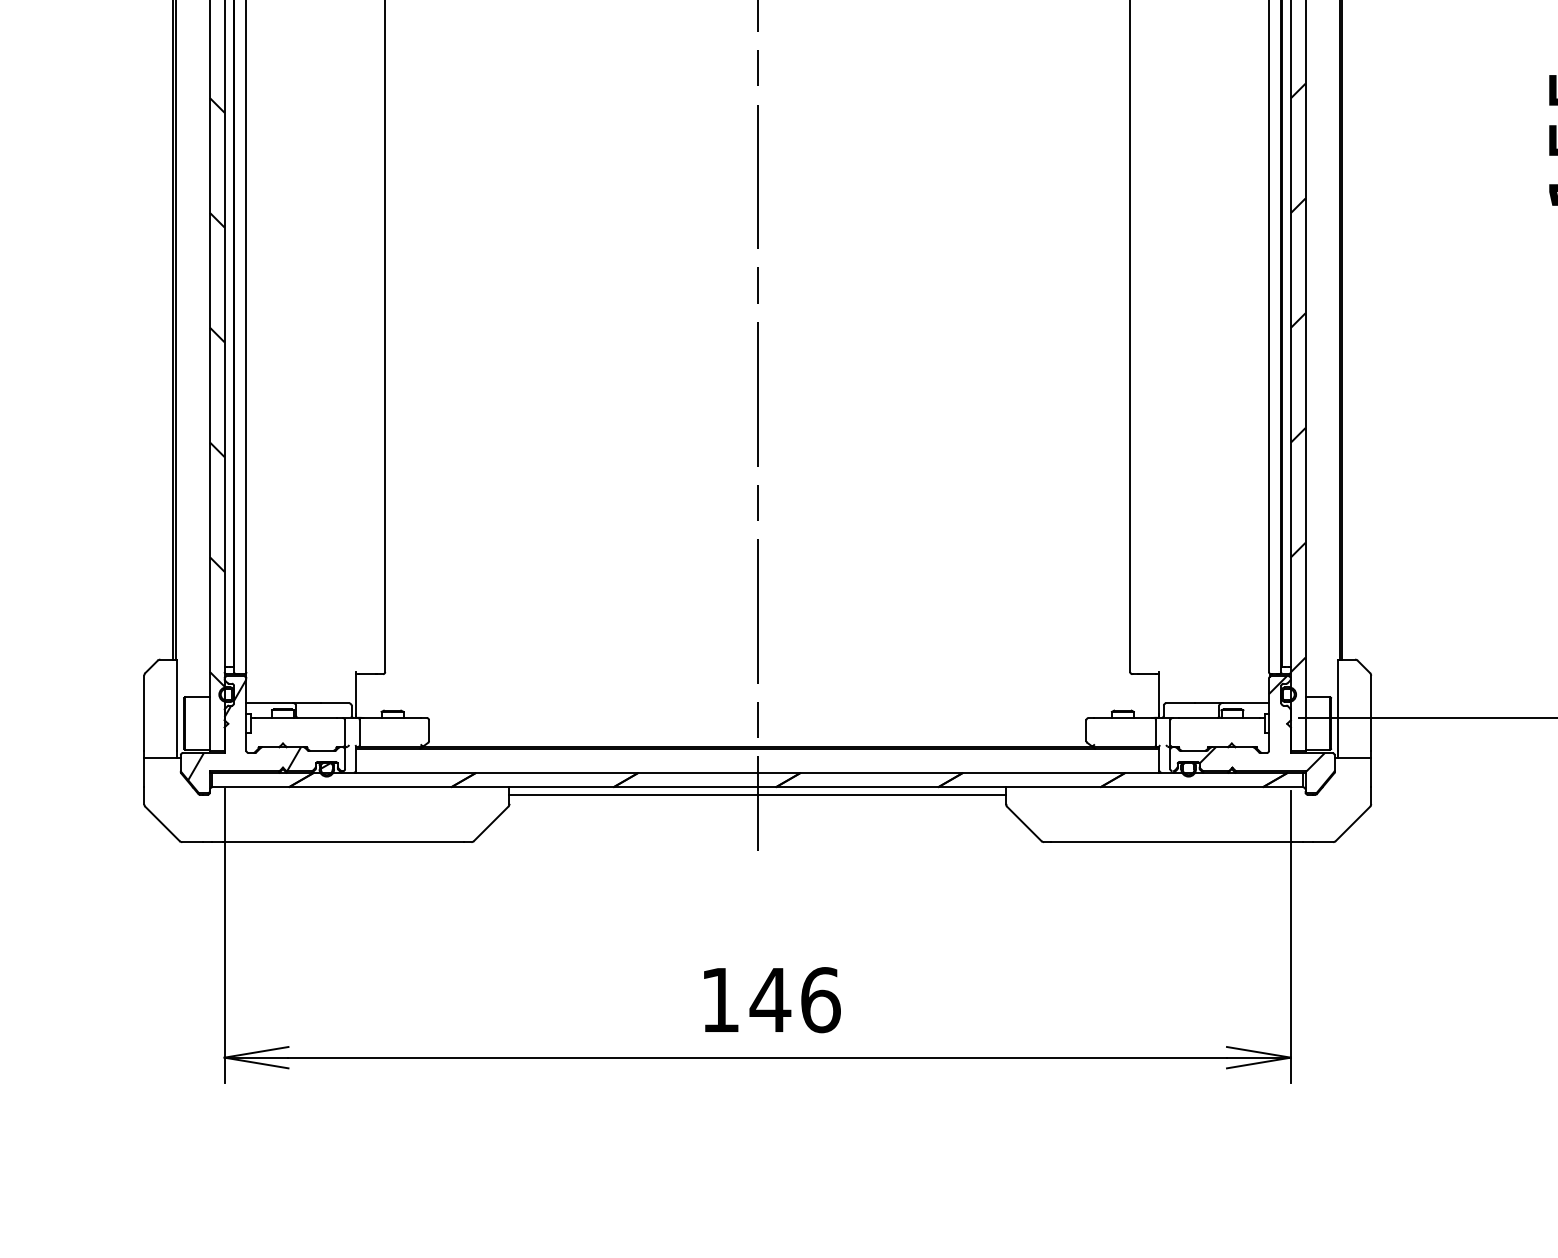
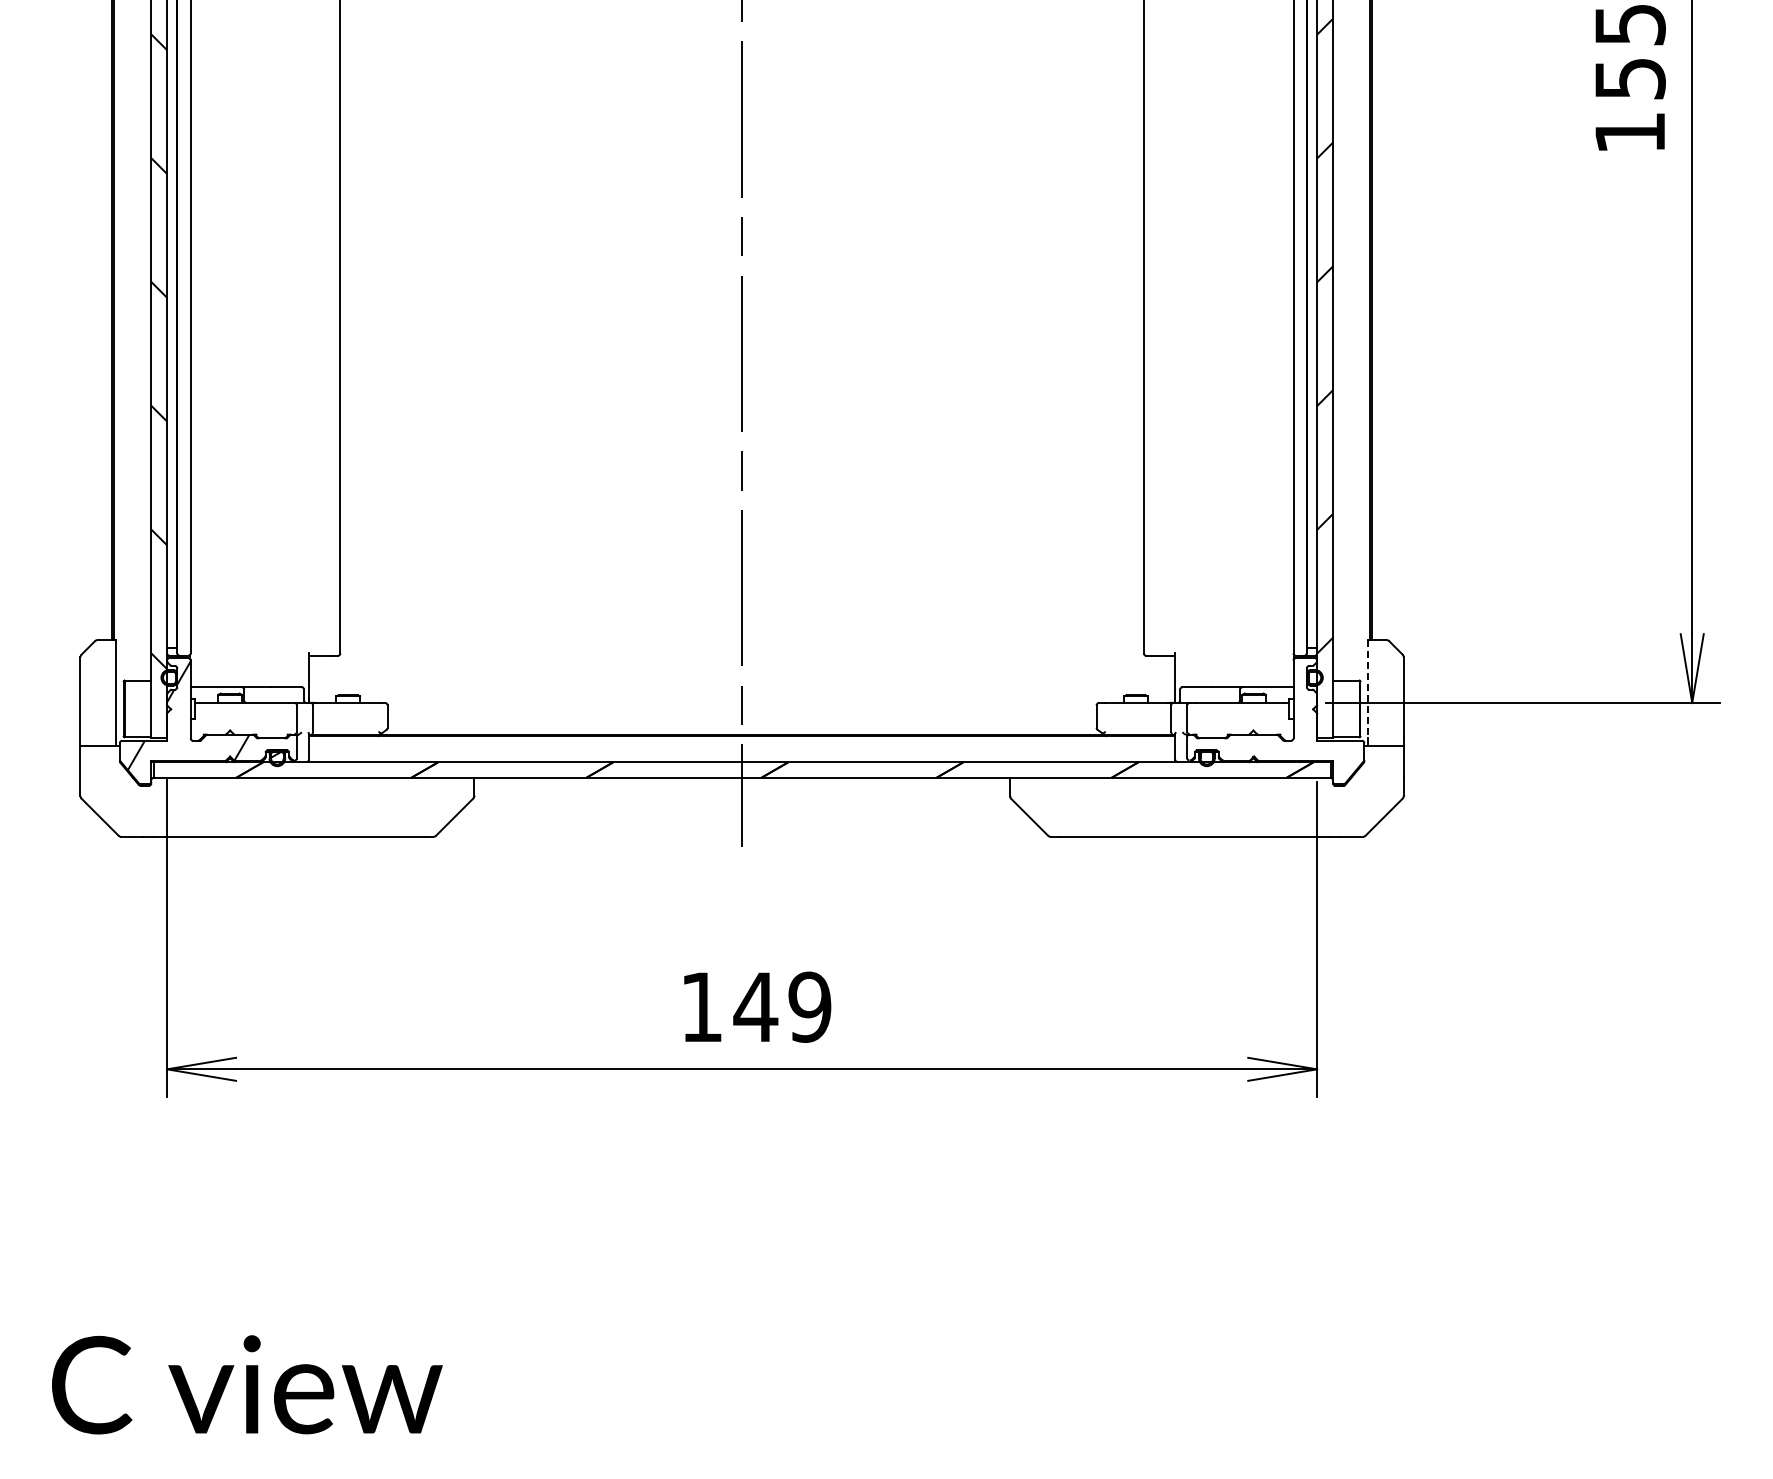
line: (1338, 705) -> (1368, 689), solid -> dashed
hatch: (1261, 724) -> (1285, 709), removed
line: (757, 794) -> (741, 785), removed
text: (820, 999) -> (809, 1006), 146 -> 149

